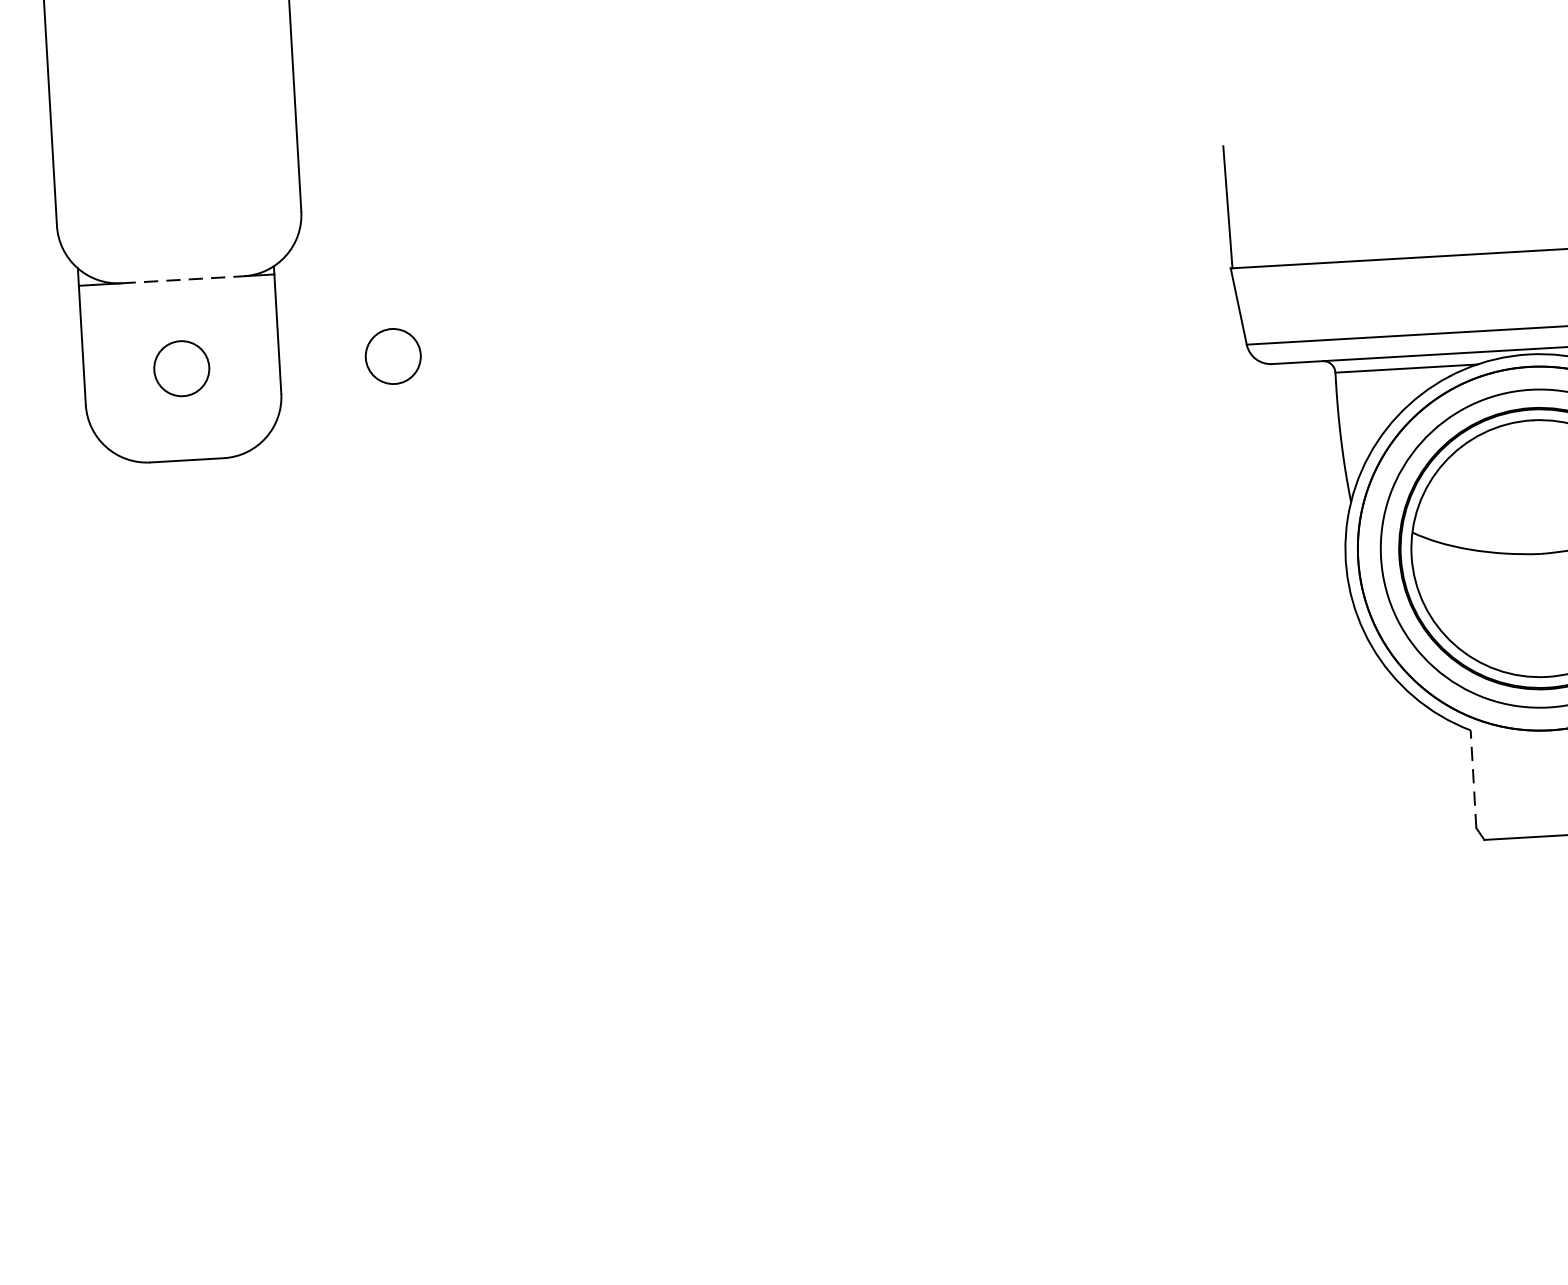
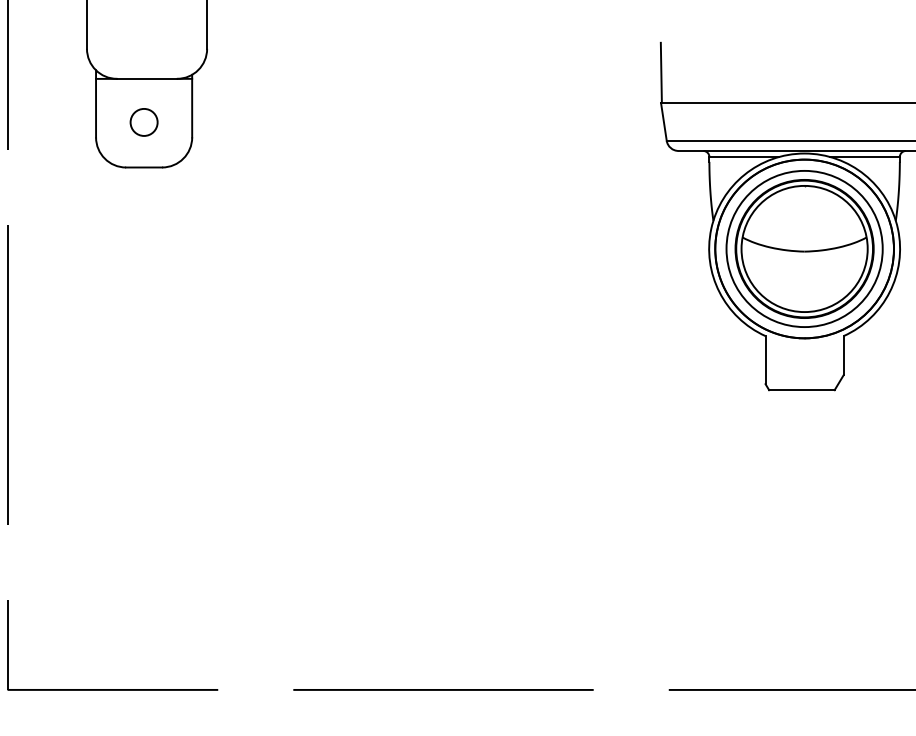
line: (183, 278) -> (147, 78), dashed -> solid
circle: (392, 356) -> (247, 122), removed
line: (1473, 777) -> (765, 359), dashed -> solid

